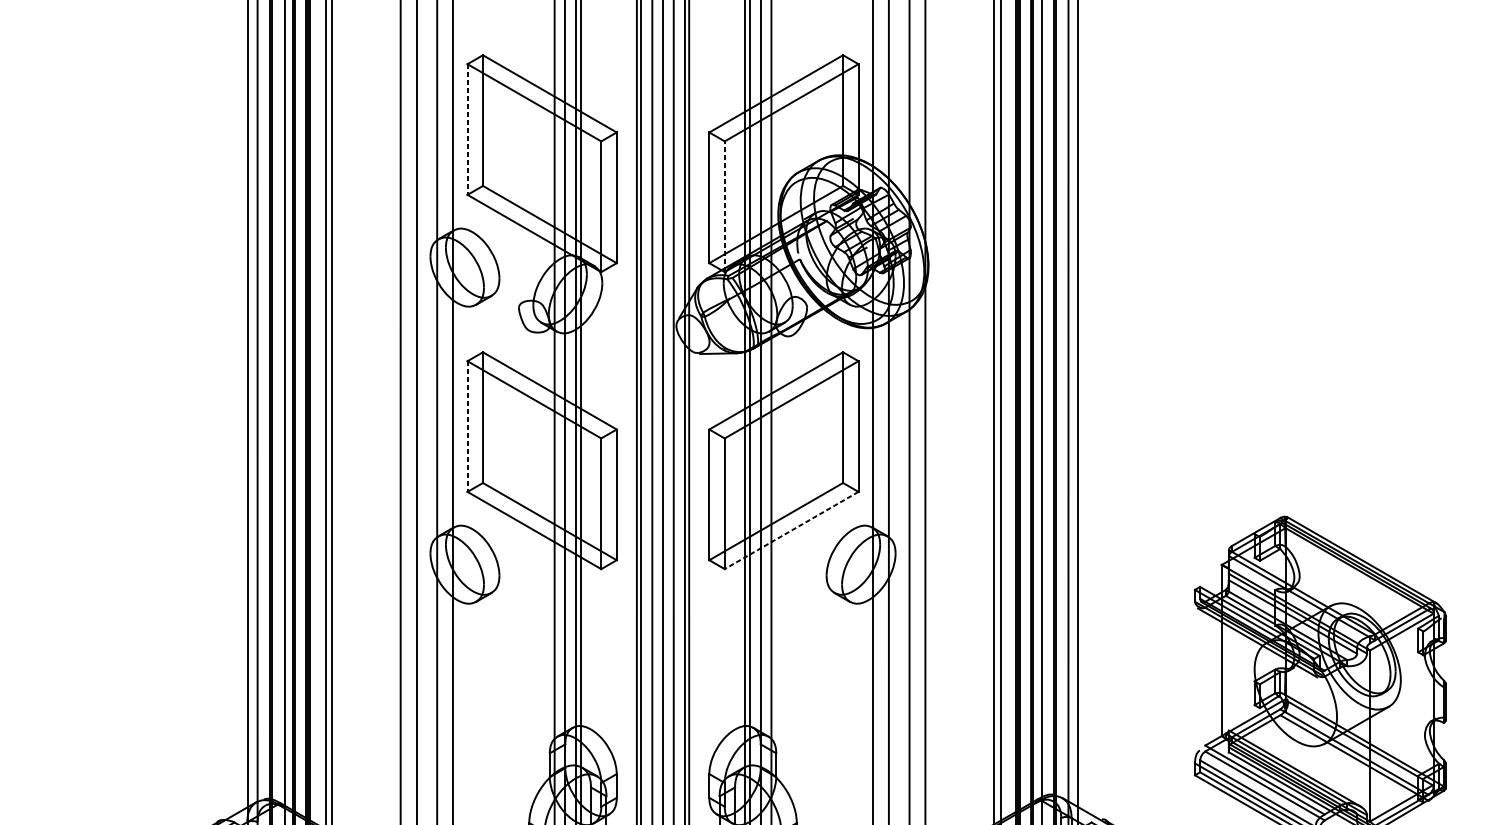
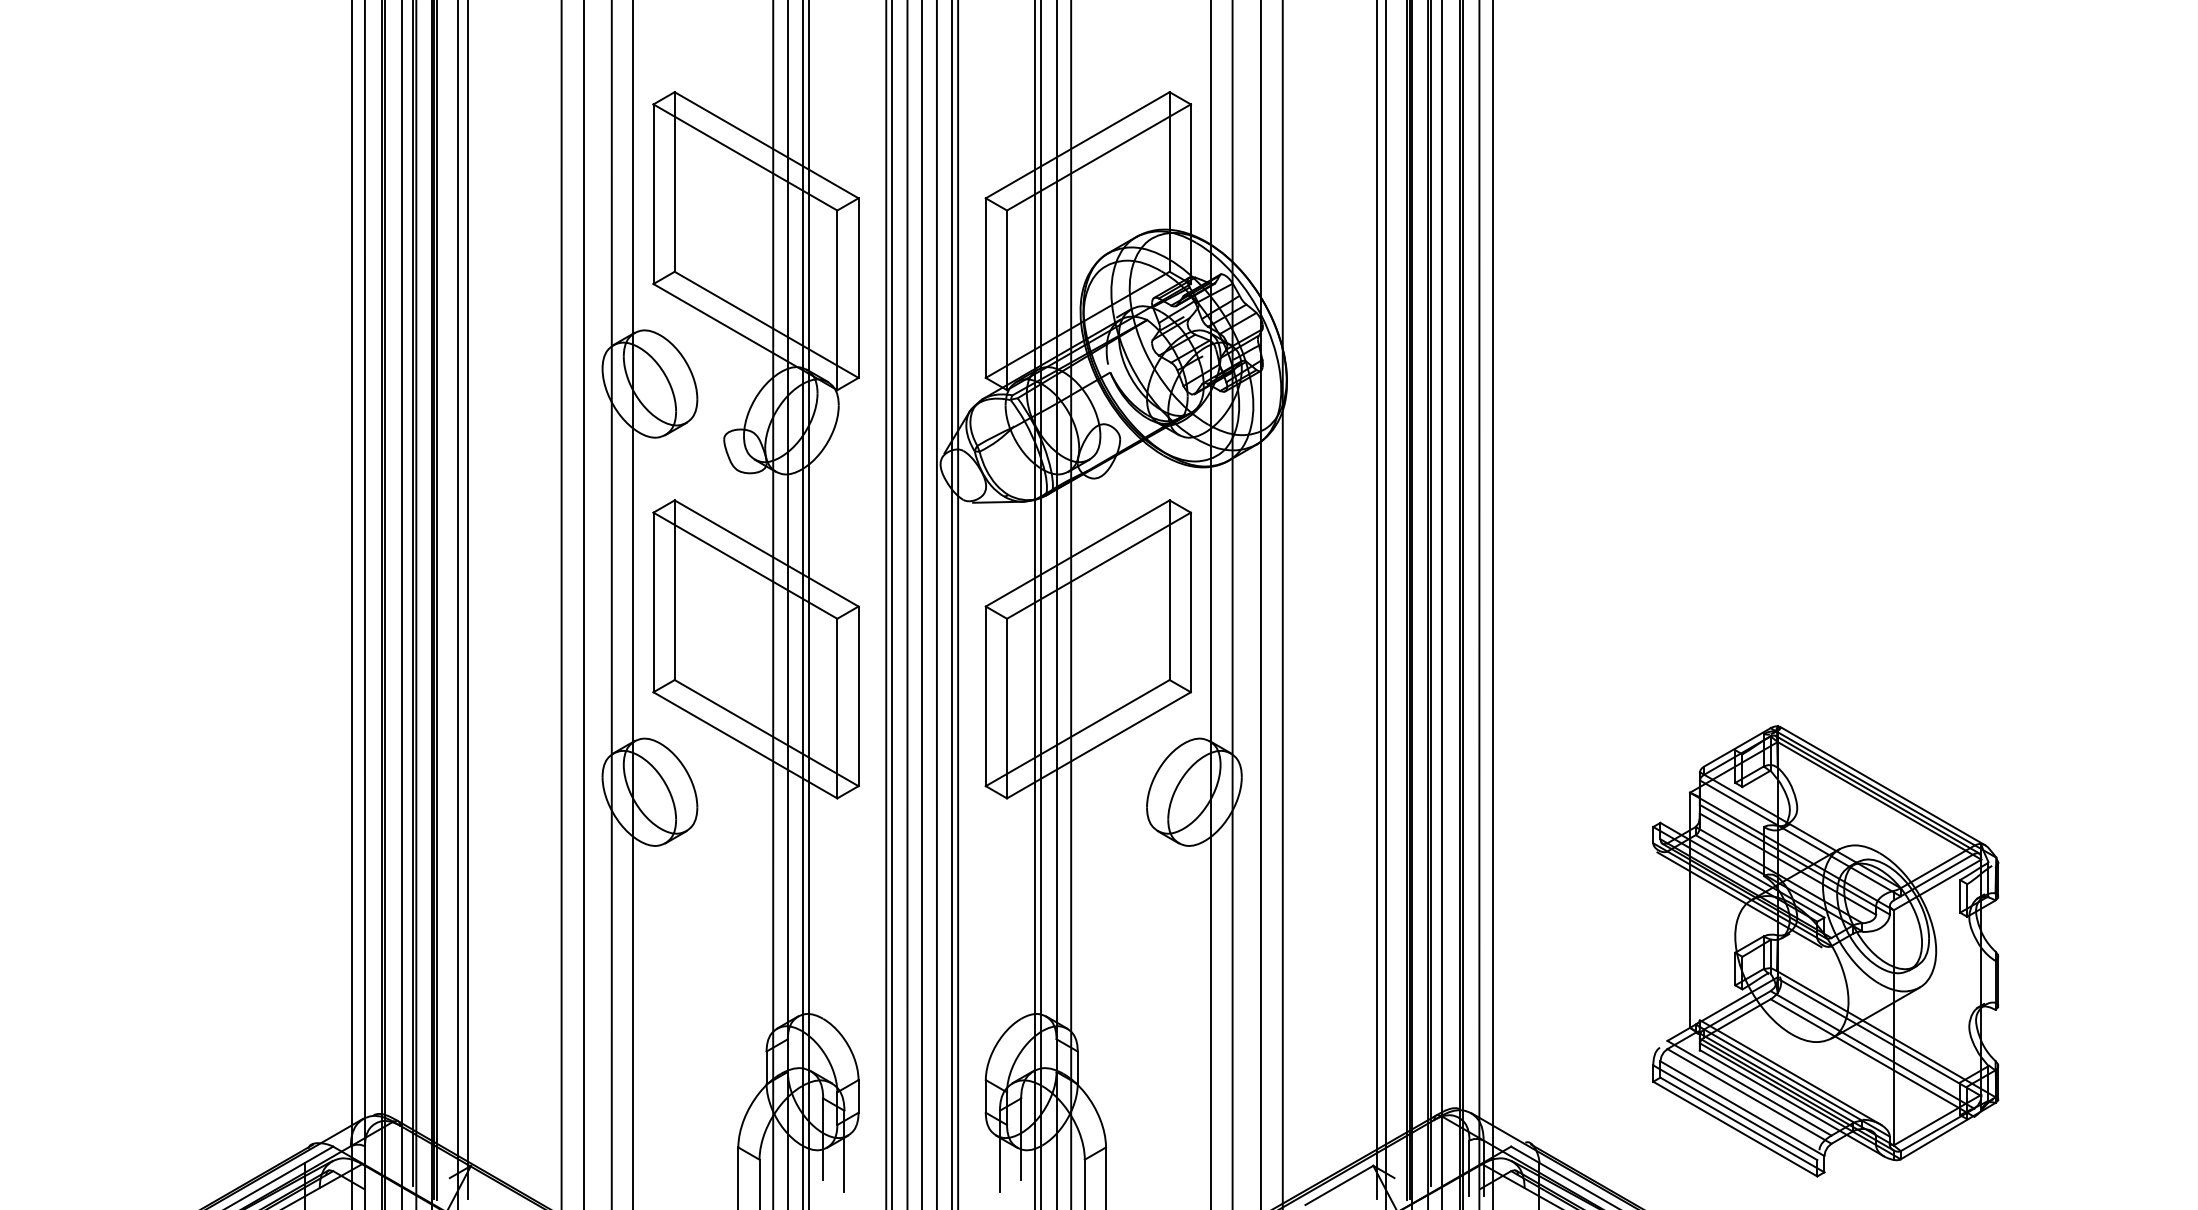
line: (467, 129) -> (653, 194), dashed -> solid
line: (725, 206) -> (1007, 300), dashed -> solid
line: (467, 426) -> (653, 602), dashed -> solid
line: (791, 530) -> (1098, 745), dashed -> solid

